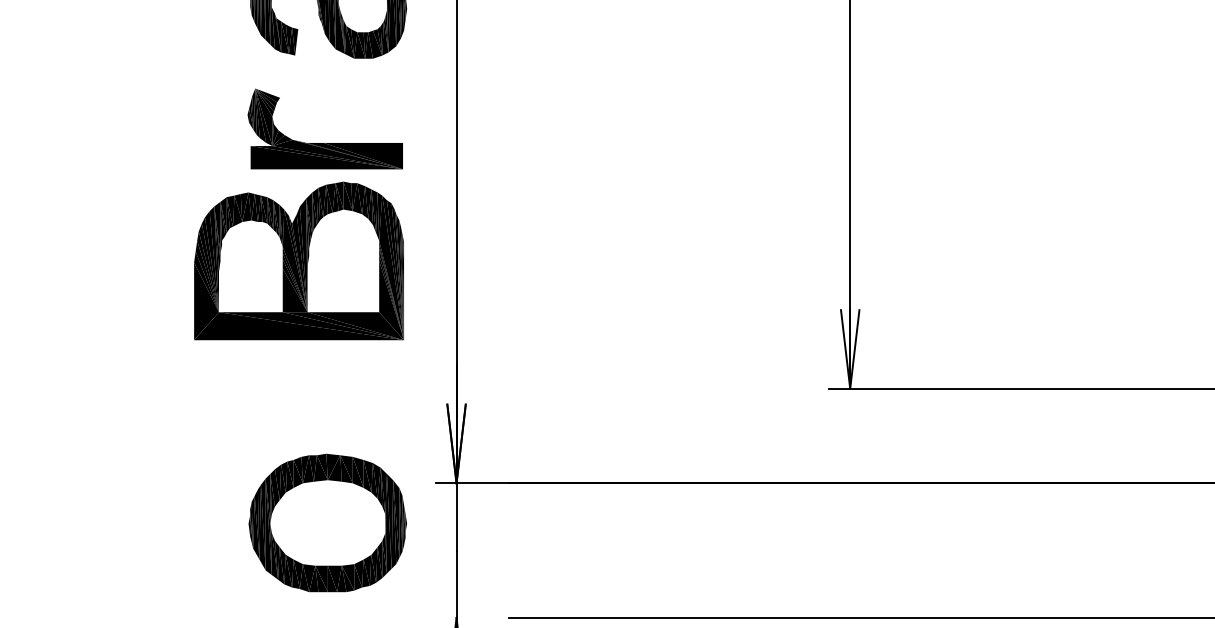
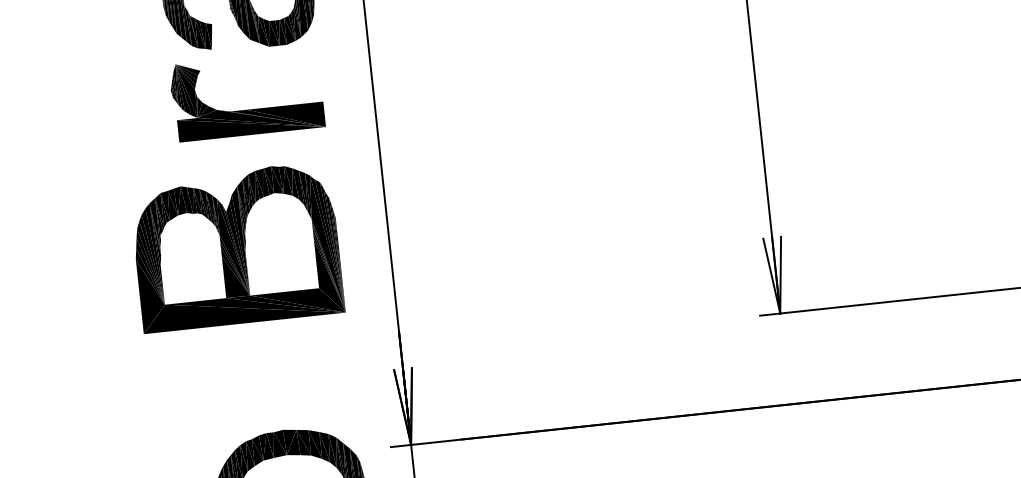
part: (324, 143) -> (247, 110), moved

